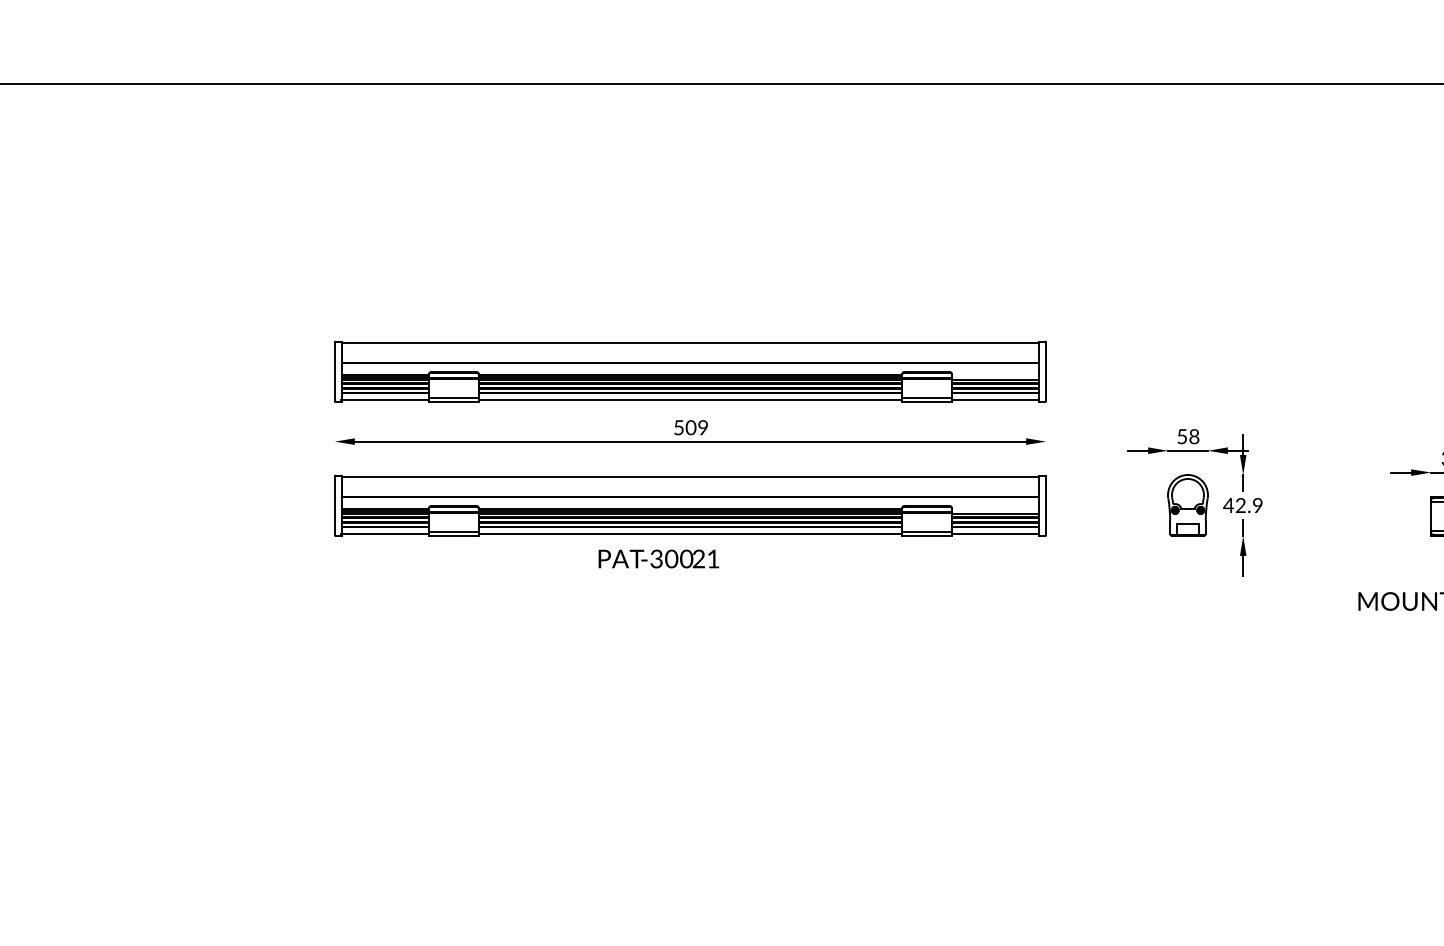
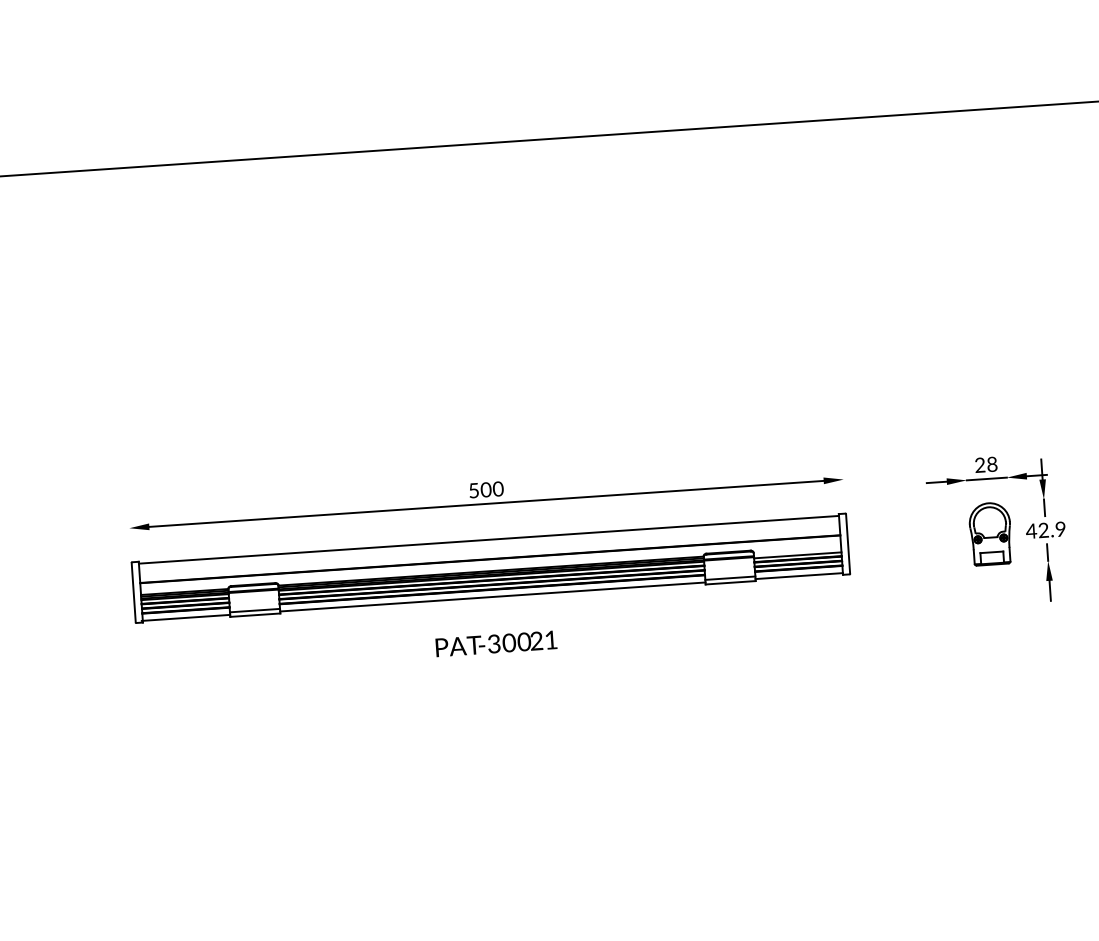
part: (690, 371) -> (481, 433), removed
text: (702, 428) -> (497, 489), 509 -> 500
text: (1182, 436) -> (980, 465), 58 -> 28
text: (658, 558) -> (496, 643), moved

